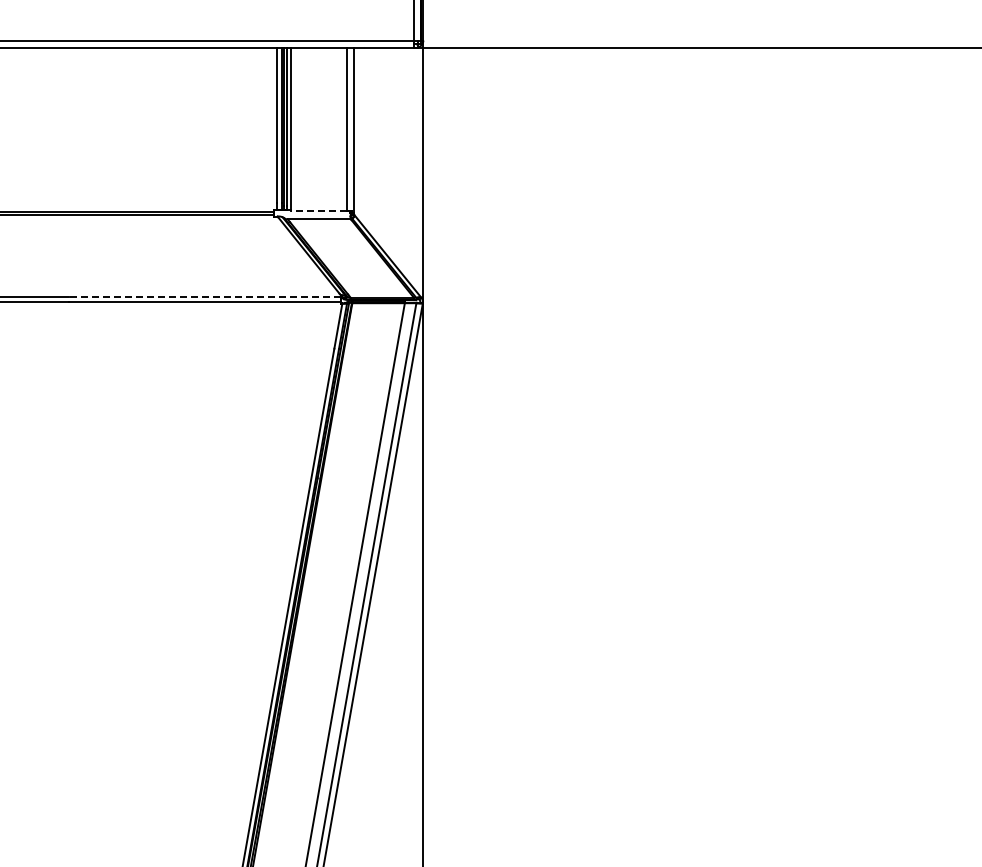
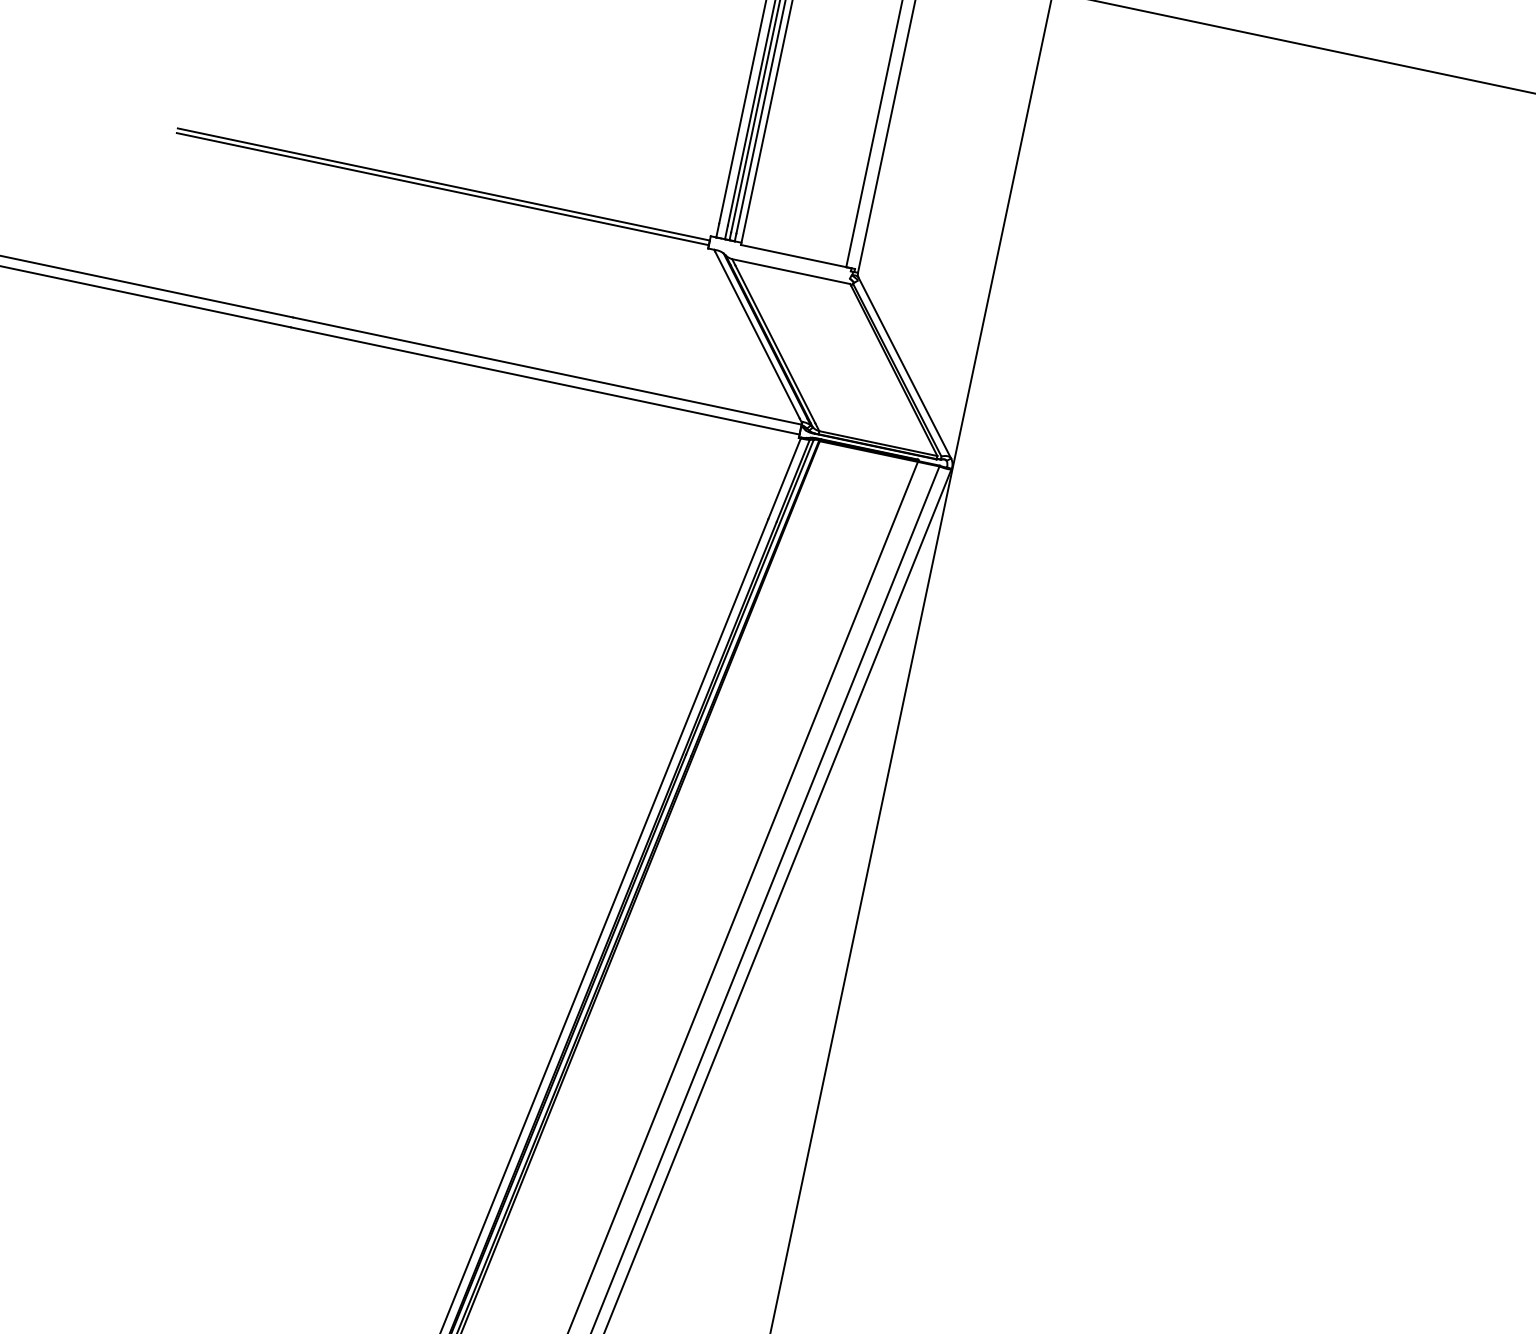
line: (318, 211) -> (792, 256), dashed -> solid
line: (204, 296) -> (546, 370), dashed -> solid

